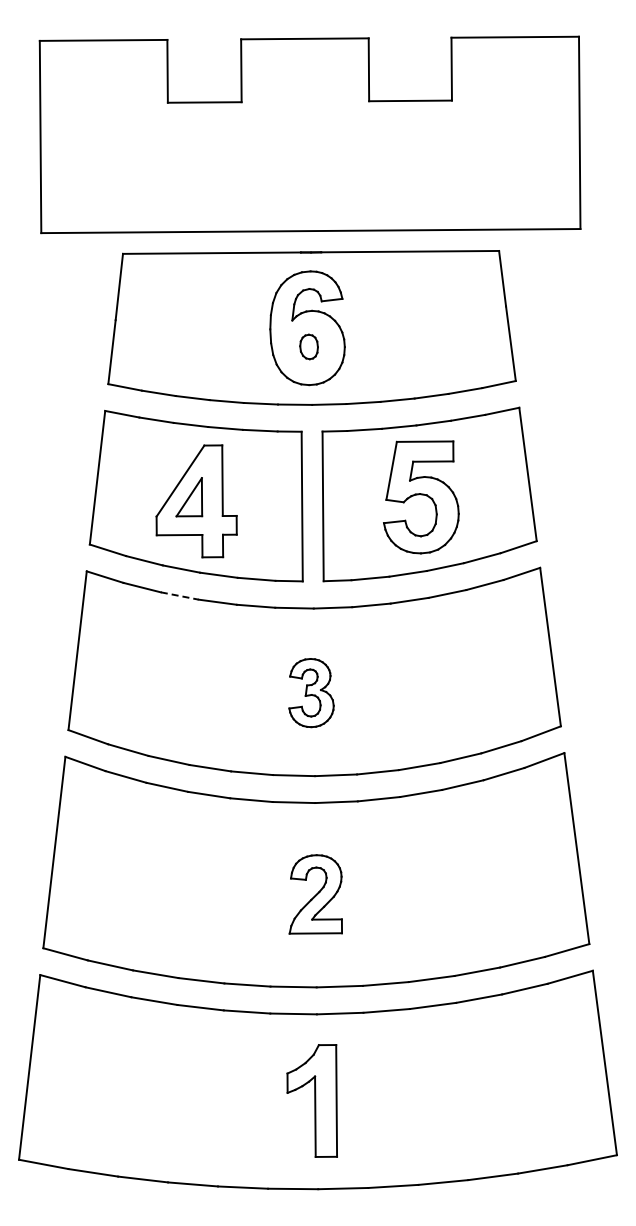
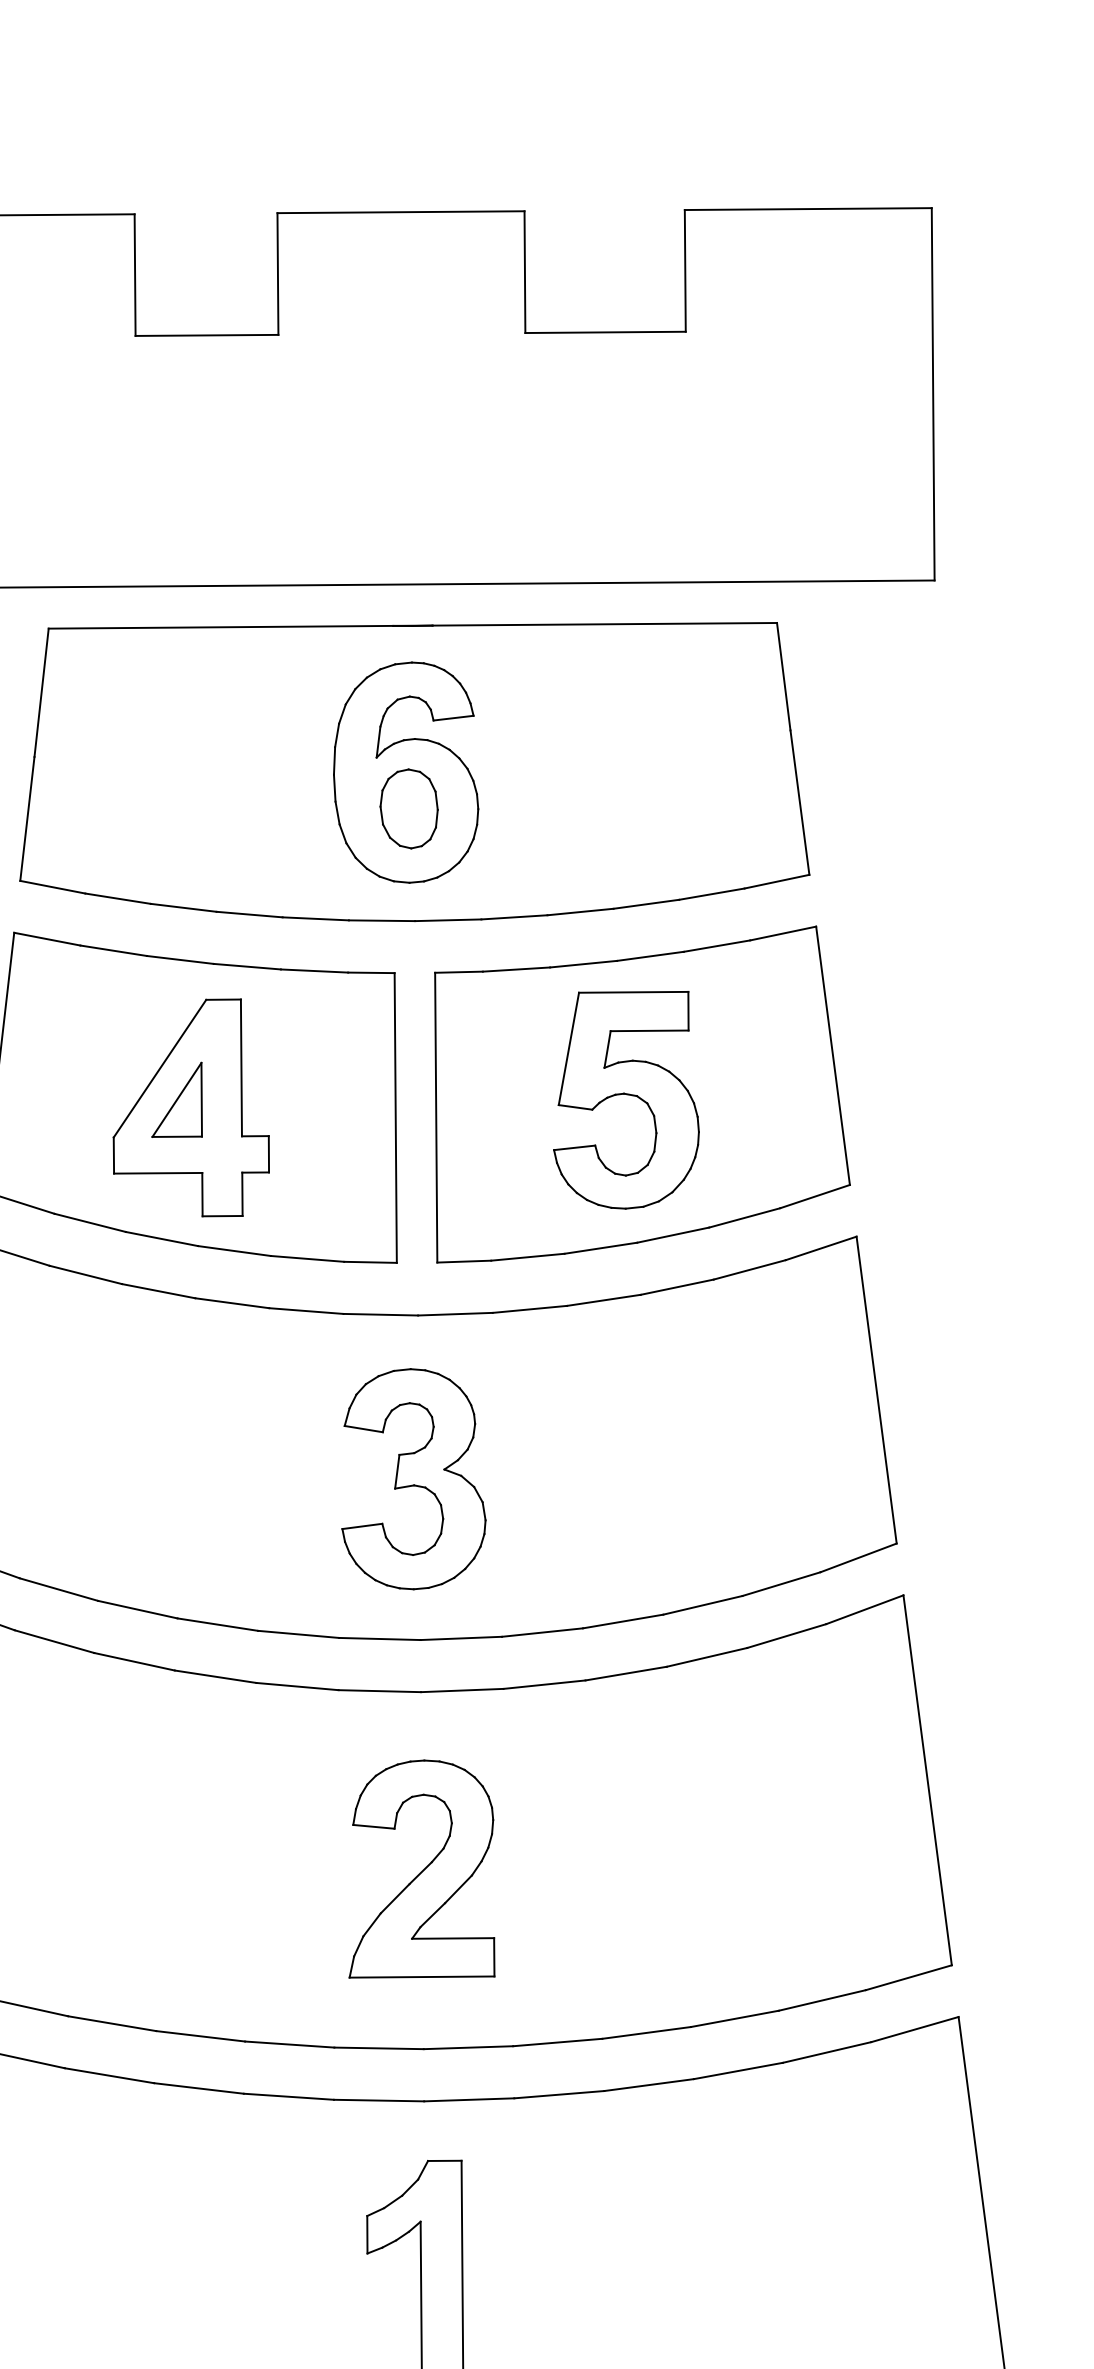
part: (308, 346) -> (407, 807), size x1.67
line: (180, 596) -> (160, 1292), dashed -> solid
part: (311, 692) -> (413, 1478), size x1.67
part: (315, 894) -> (421, 1869), size x1.43

